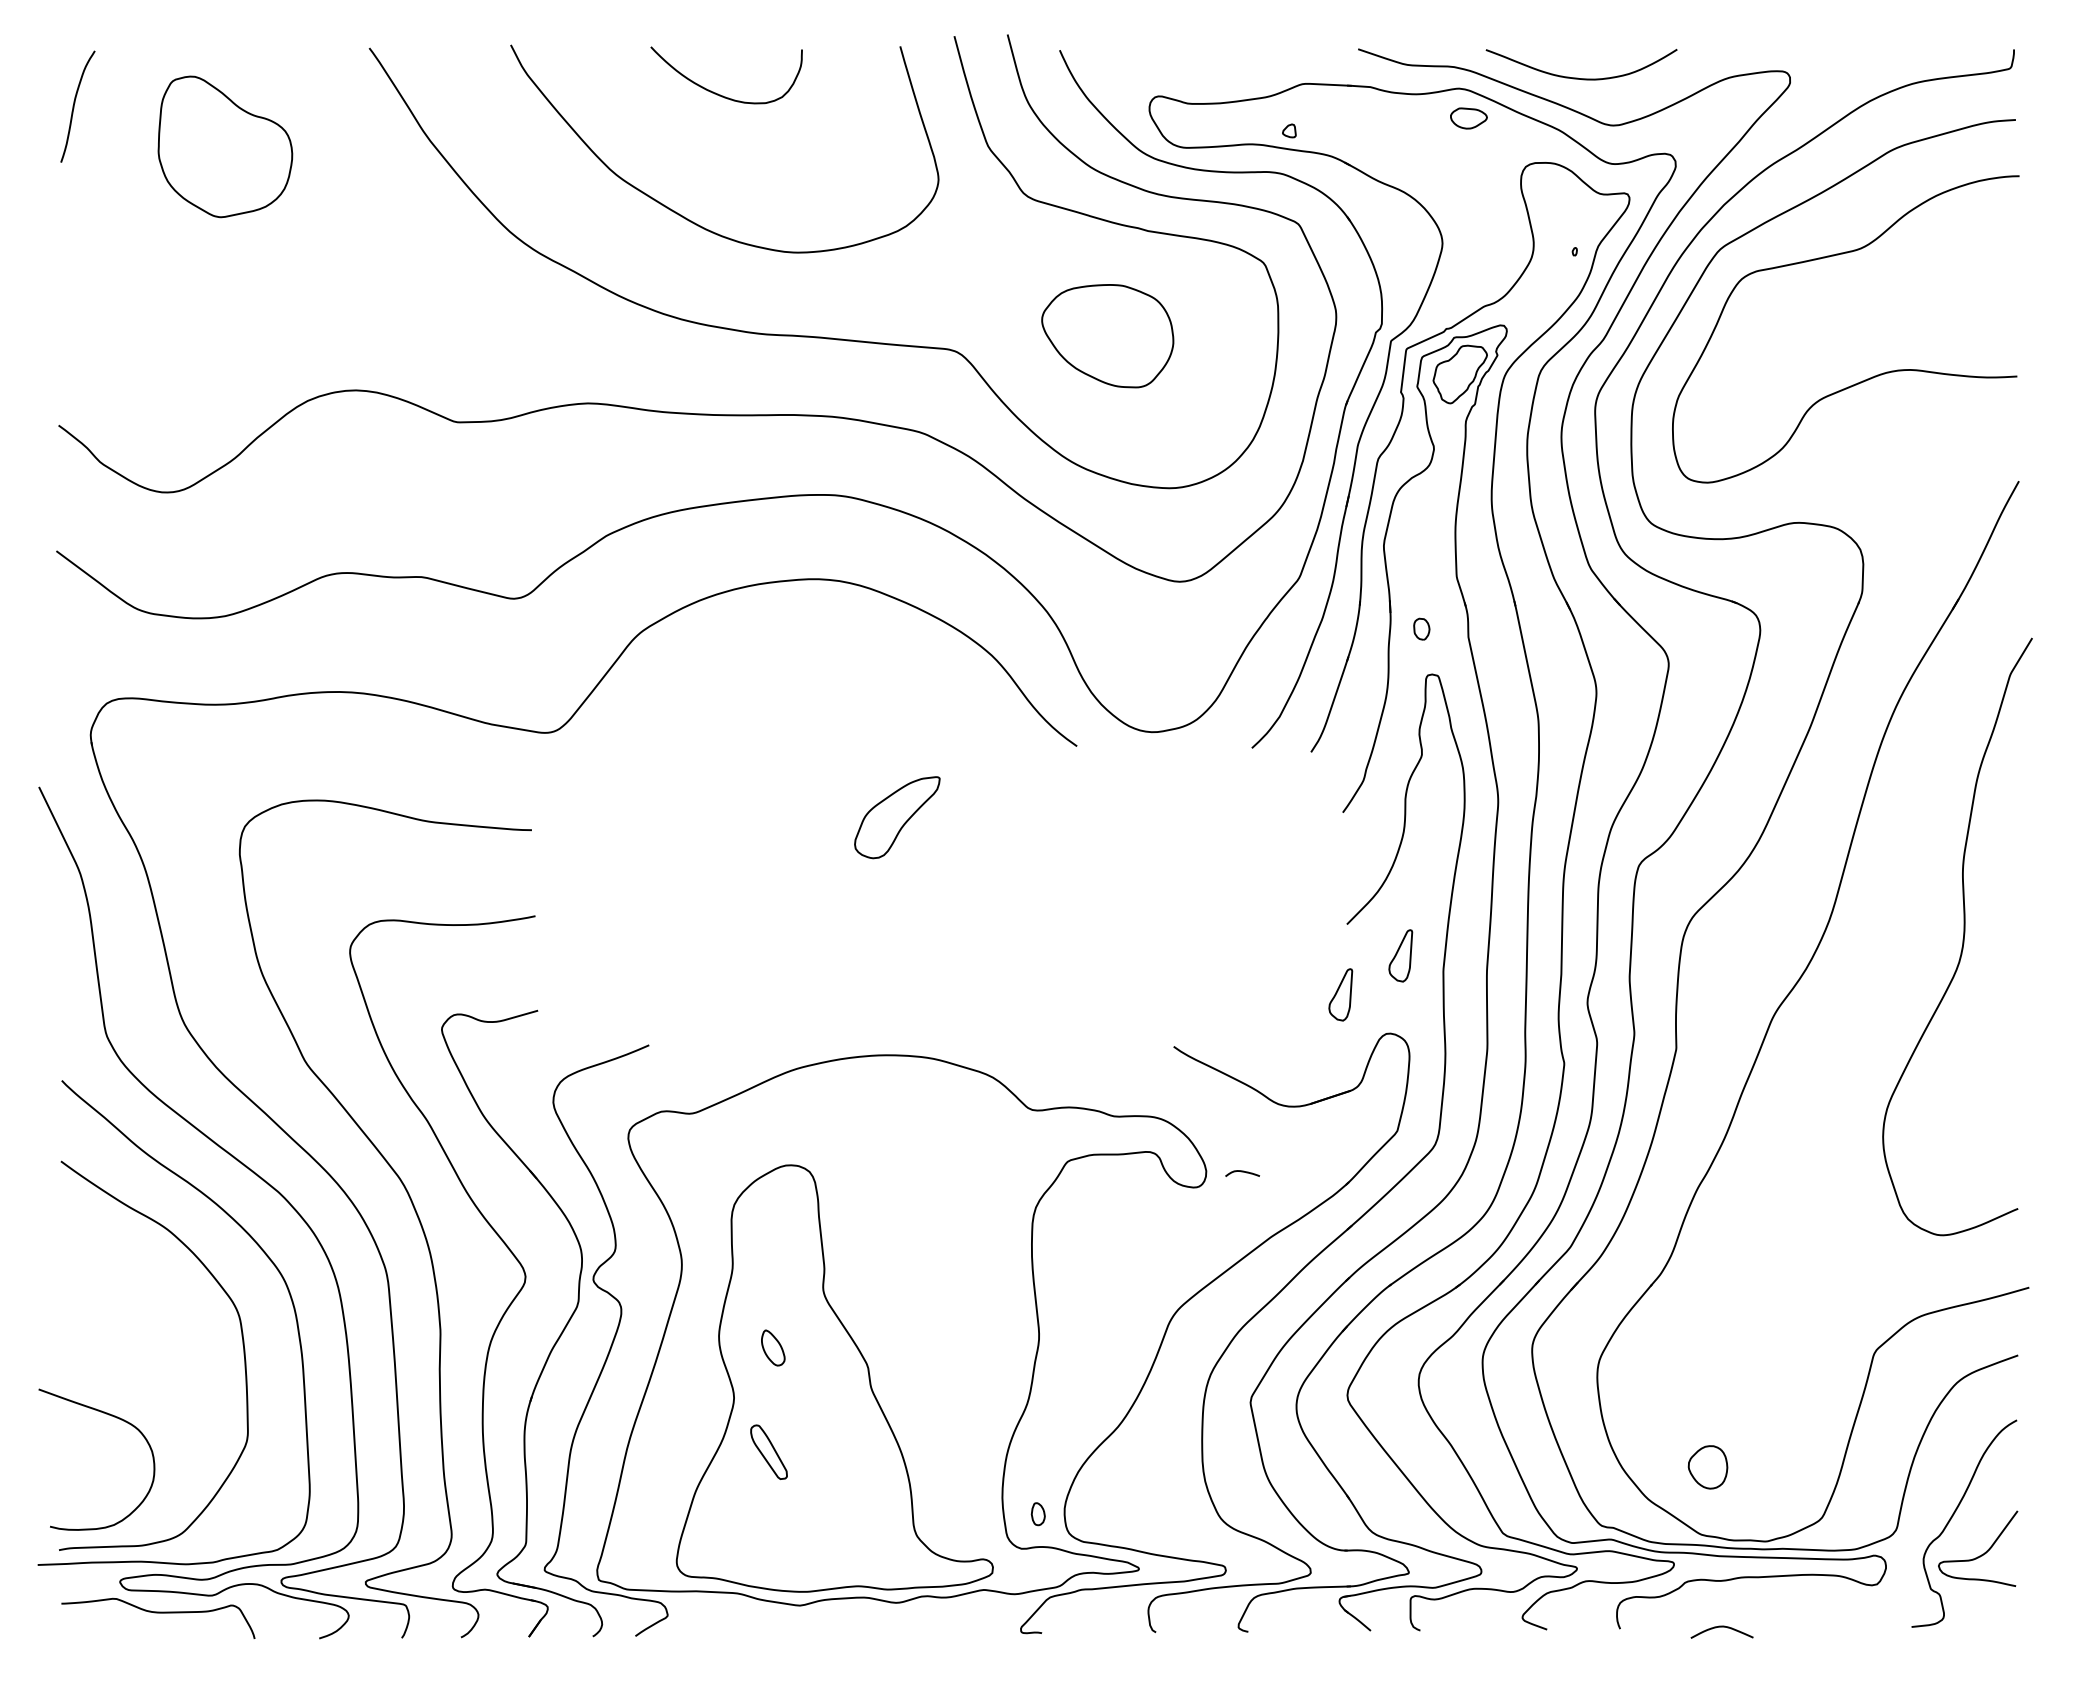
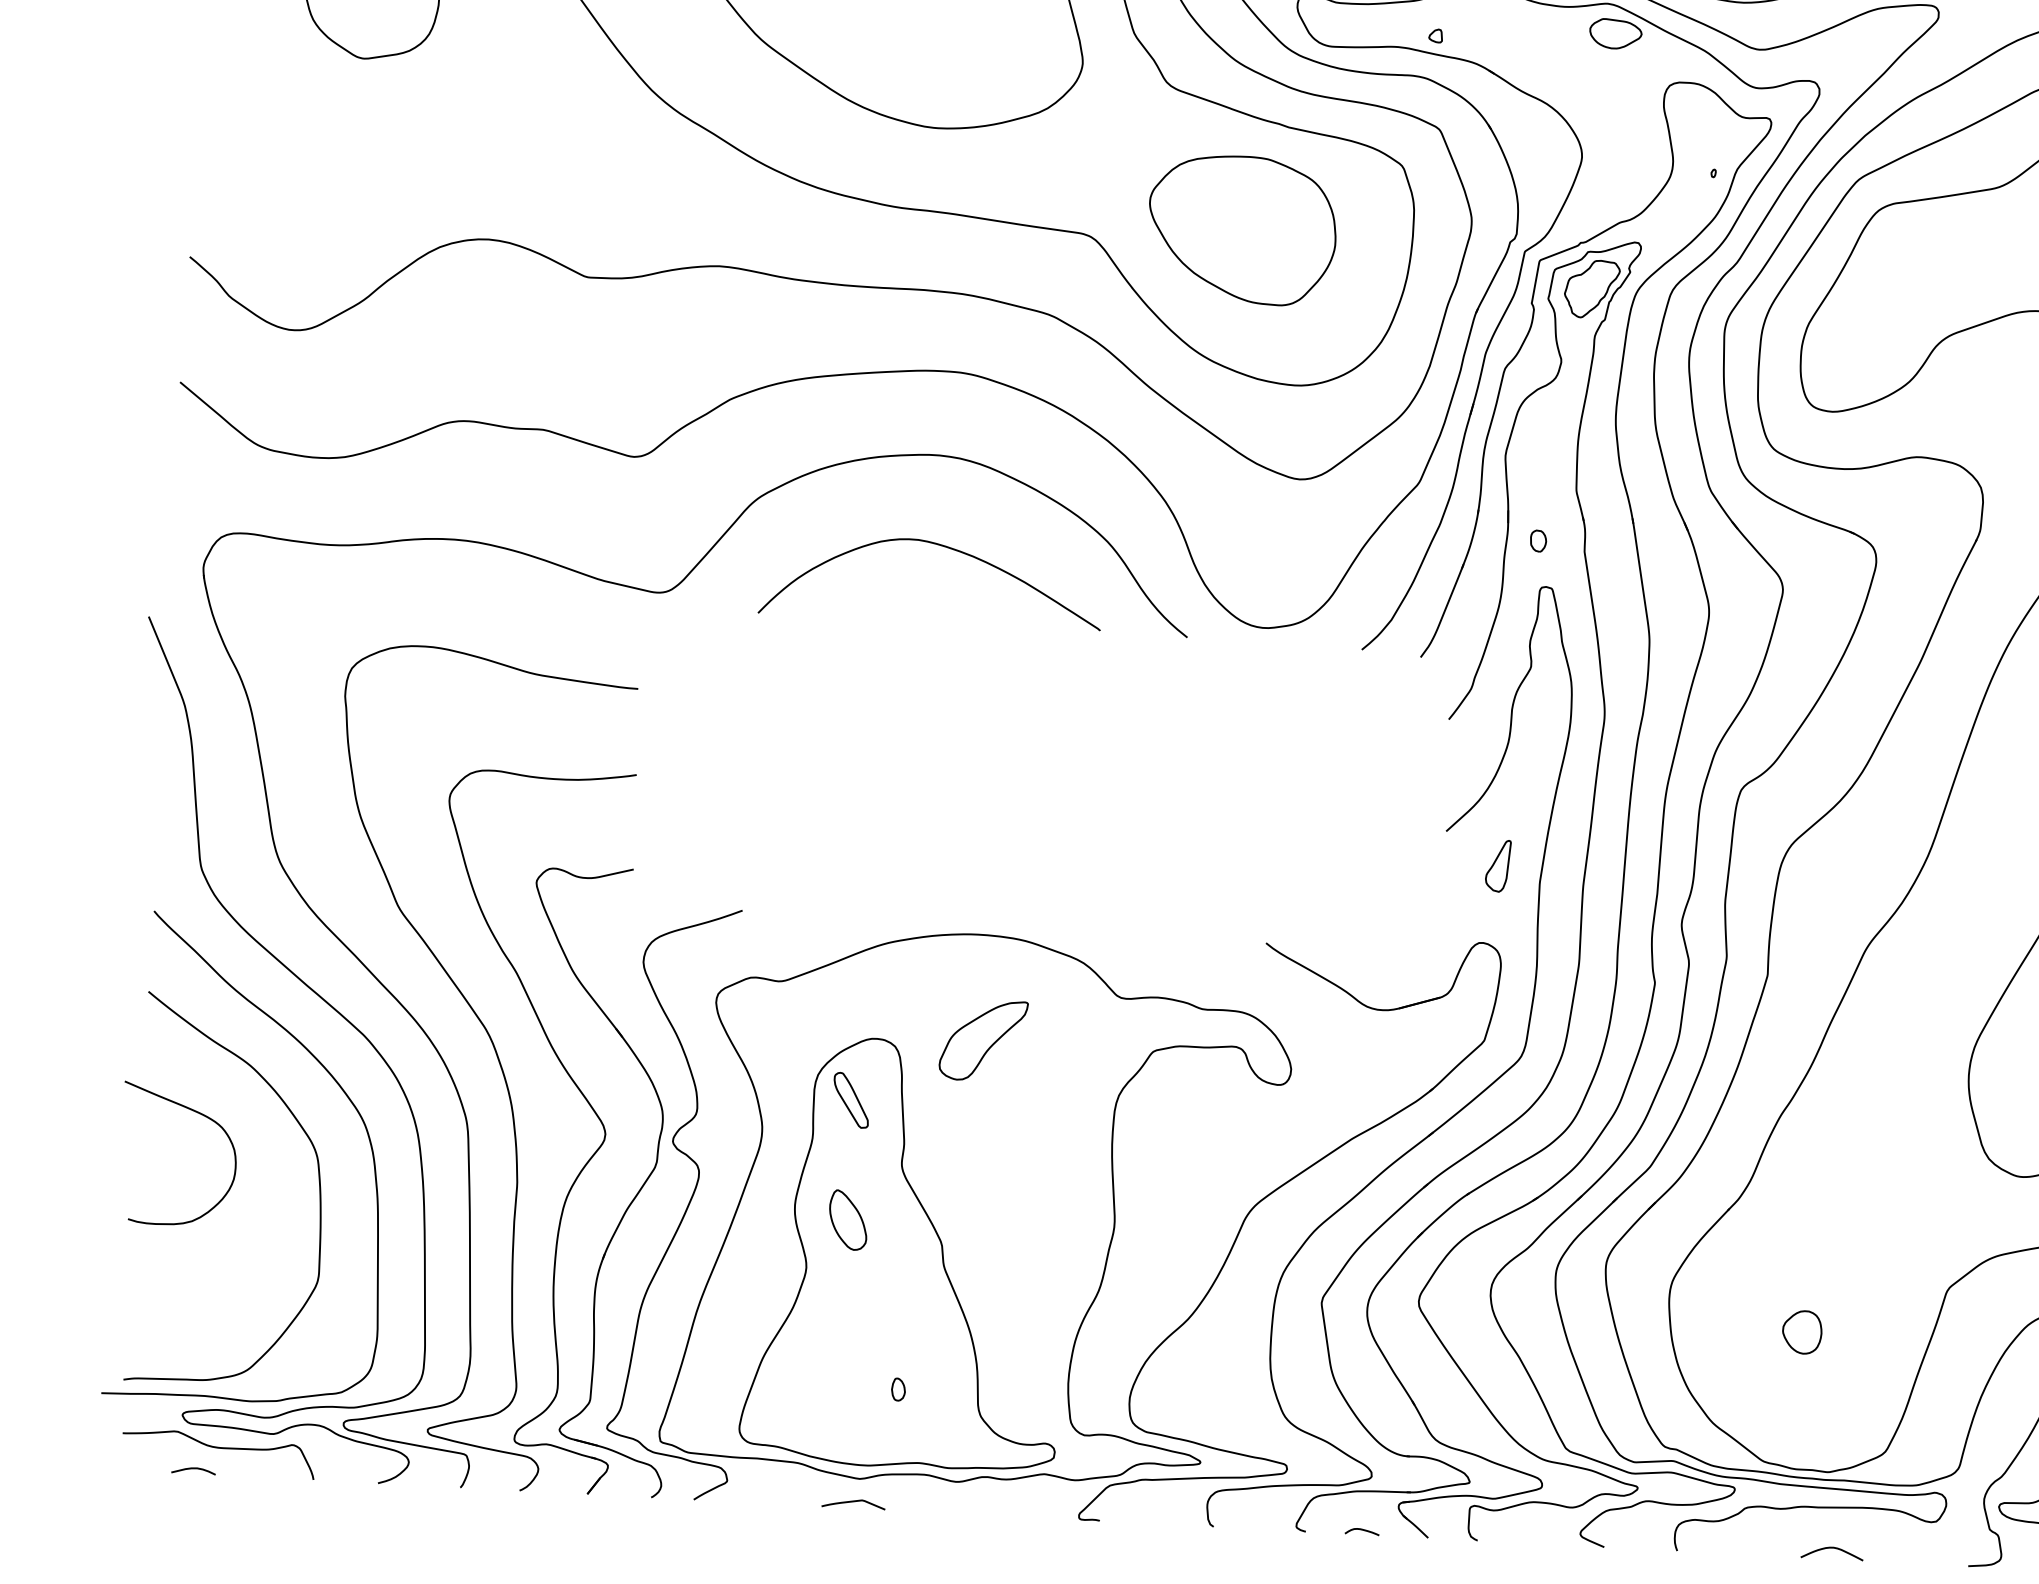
part: (1468, 118) -> (1615, 34), size x1.43
part: (1107, 336) -> (1242, 230), size x1.43
curve: (827, 670) -> (942, 547), added
part: (897, 817) -> (983, 1040), moved
part: (1340, 994) -> (1435, 900), removed
curve: (1242, 1172) -> (1362, 1530), moved
part: (773, 1347) -> (848, 1219), size x1.67
curve: (111, 1416) -> (195, 1112), moved
part: (768, 1451) -> (850, 1099), moved
part: (1707, 1467) -> (1801, 1332), moved
part: (1037, 1514) -> (897, 1389), moved
curve: (1721, 1627) -> (1831, 1548), moved
curve: (795, 1629) -> (853, 1502), added
curve: (134, 1635) -> (193, 1469), added

